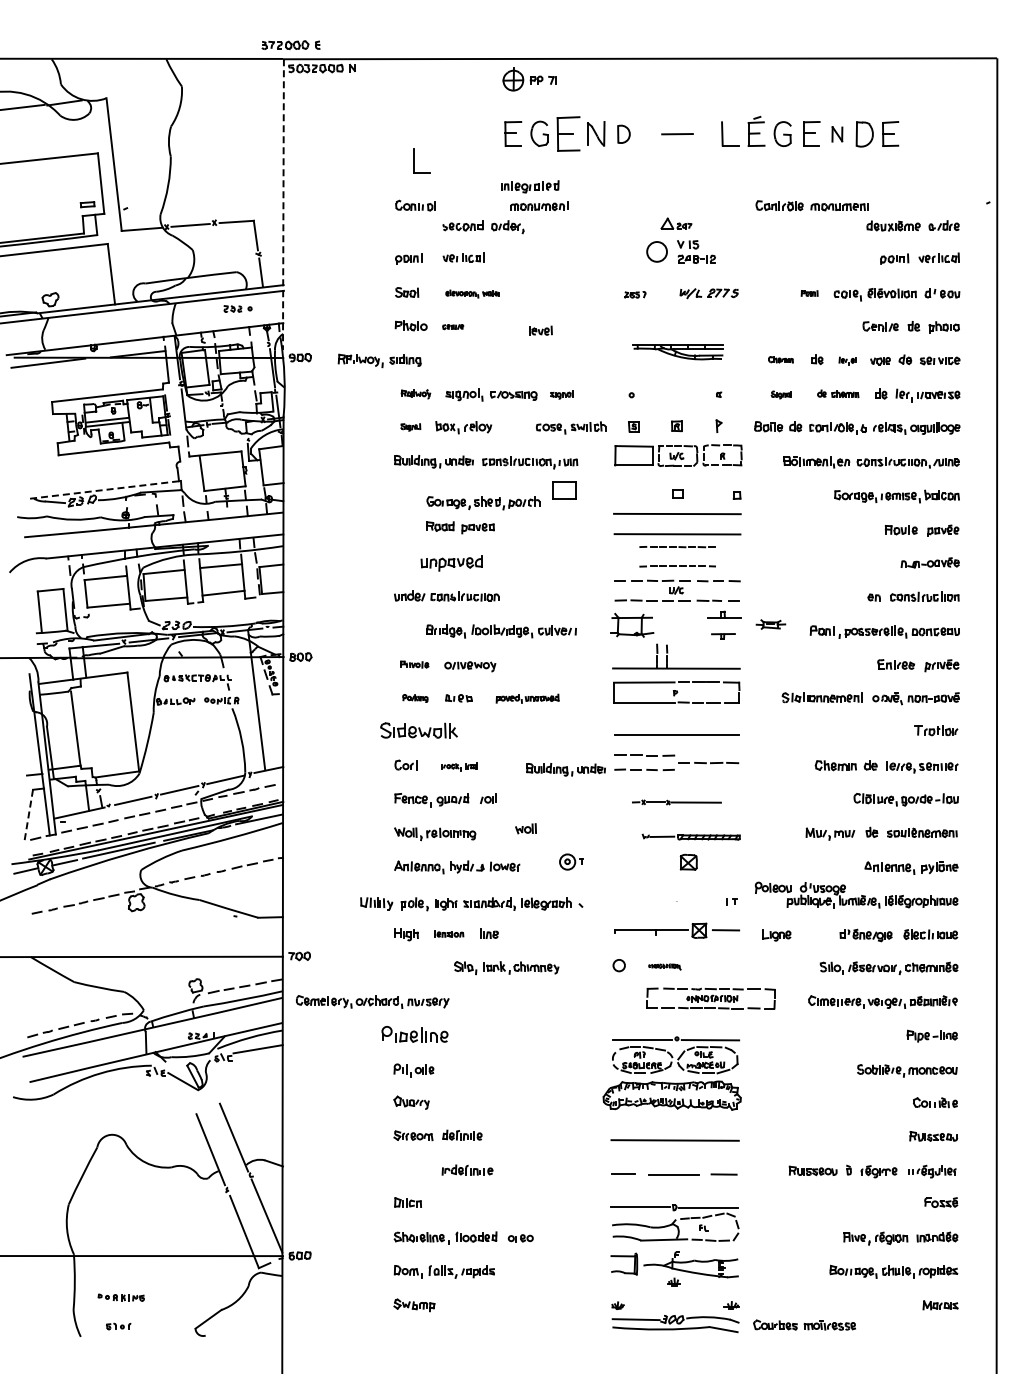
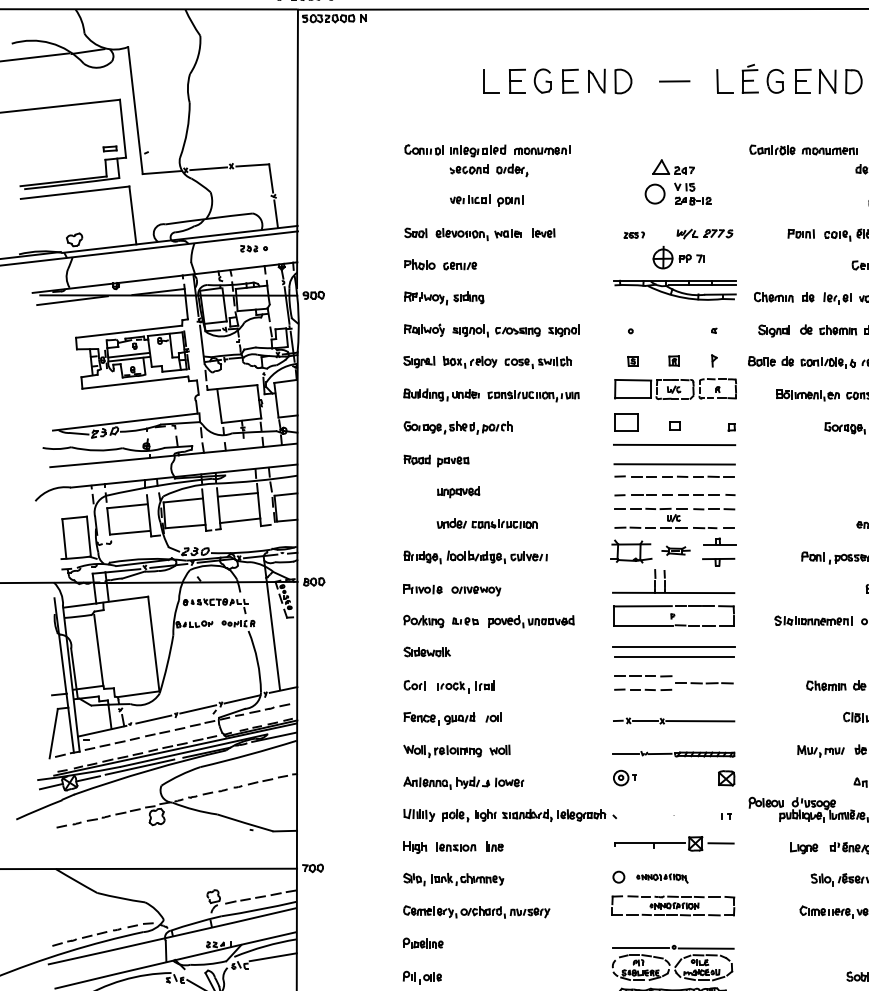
part: (529, 79) -> (678, 257), moved
part: (568, 133) -> (570, 80), size x0.71
part: (623, 134) -> (622, 81), size x1.43
part: (837, 134) -> (827, 81), size x1.67
part: (414, 160) -> (484, 80), moved
part: (530, 186) -> (478, 150), moved
line: (283, 205) -> (297, 149), dashed -> solid
part: (676, 223) -> (673, 166), size x1.43
part: (408, 258) -> (510, 200), moved
part: (472, 293) -> (478, 233), size x1.67
part: (809, 293) -> (801, 233), size x1.67
part: (452, 326) -> (459, 265), size x1.67
part: (540, 330) -> (543, 232), moved
part: (677, 352) -> (674, 290), size x1.43
part: (780, 359) -> (773, 297), size x1.67
part: (379, 360) -> (444, 298), moved
part: (847, 360) -> (837, 298), size x1.67
part: (837, 393) -> (827, 329), size x1.43
part: (415, 394) -> (423, 330), size x1.43
part: (561, 394) -> (563, 330), size x1.43
part: (780, 394) -> (773, 330), size x1.67
part: (410, 427) -> (419, 362), size x1.67
part: (571, 427) -> (538, 362), moved
line: (103, 490) -> (125, 422), dashed -> solid
part: (564, 490) -> (626, 422), moved
part: (483, 503) -> (458, 428), moved
part: (460, 527) -> (436, 460), moved
part: (677, 546) -> (674, 476), size x1.67
part: (451, 563) -> (458, 492), size x0.71
part: (677, 566) -> (674, 495), size x1.67
part: (446, 595) -> (487, 522), moved
part: (770, 624) -> (675, 550), moved
part: (501, 631) -> (475, 557), moved
part: (723, 636) -> (718, 562), size x1.43
part: (414, 664) -> (422, 589), size x1.43
part: (415, 698) -> (423, 621), size x1.67
part: (527, 698) -> (531, 621), size x1.43
line: (676, 725) -> (673, 647), added
part: (418, 729) -> (426, 651), size x0.62
part: (459, 766) -> (466, 686), size x1.67
part: (565, 769) -> (567, 689), removed
part: (676, 802) -> (673, 721), size x1.43
line: (28, 816) -> (53, 734), dashed -> solid
part: (525, 828) -> (499, 749), moved
line: (626, 837) -> (625, 754), added
part: (571, 861) -> (624, 777), moved
part: (688, 861) -> (726, 777), moved
part: (471, 904) -> (510, 815), moved
part: (449, 933) -> (456, 846), size x1.43
part: (776, 935) -> (803, 848), moved
part: (664, 966) -> (662, 878), size x1.67
part: (506, 968) -> (453, 879), moved
part: (710, 998) -> (672, 905), moved
part: (372, 1001) -> (476, 911), moved
part: (414, 1034) -> (422, 943), size x0.62

